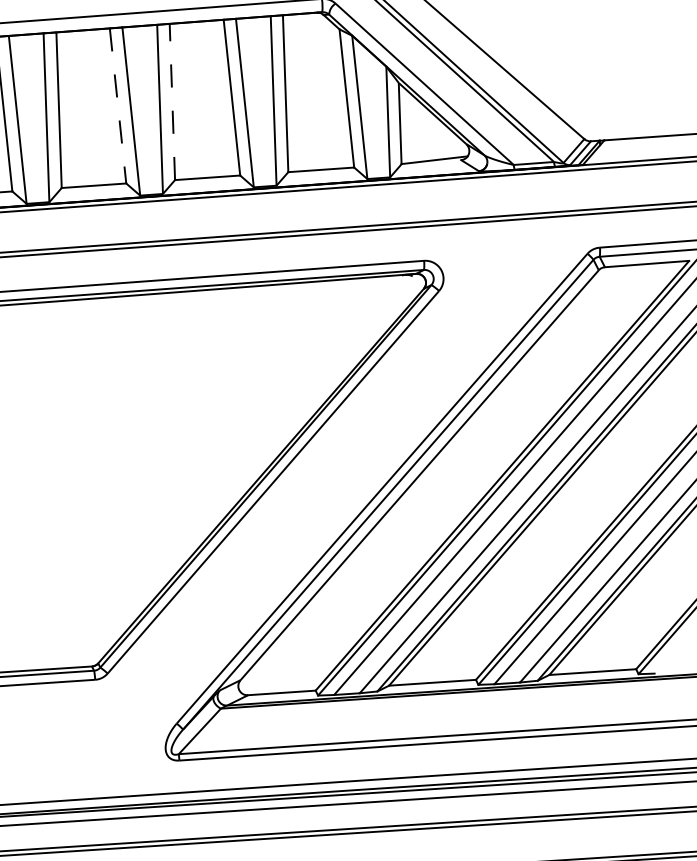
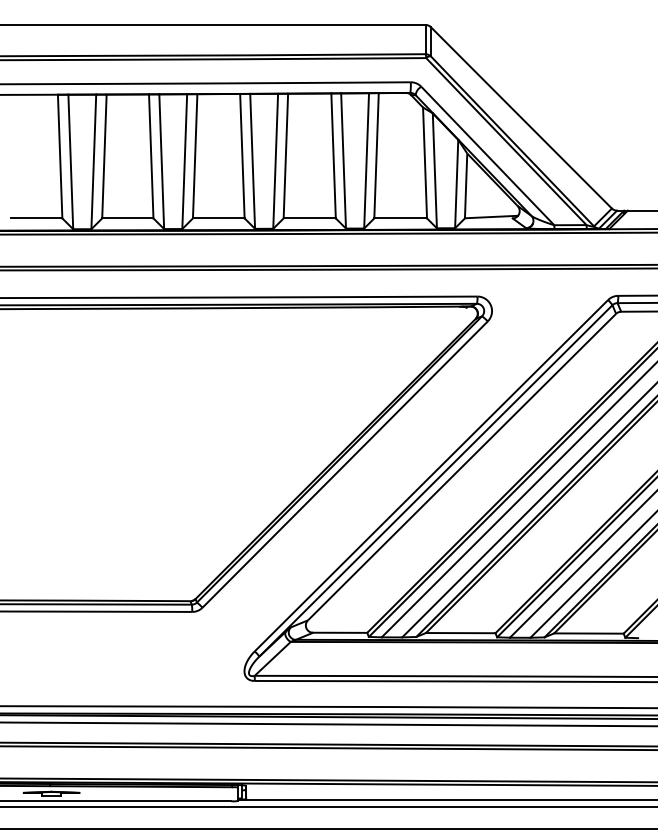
line: (171, 101) -> (285, 155), dashed -> solid
line: (118, 106) -> (242, 156), dashed -> solid

